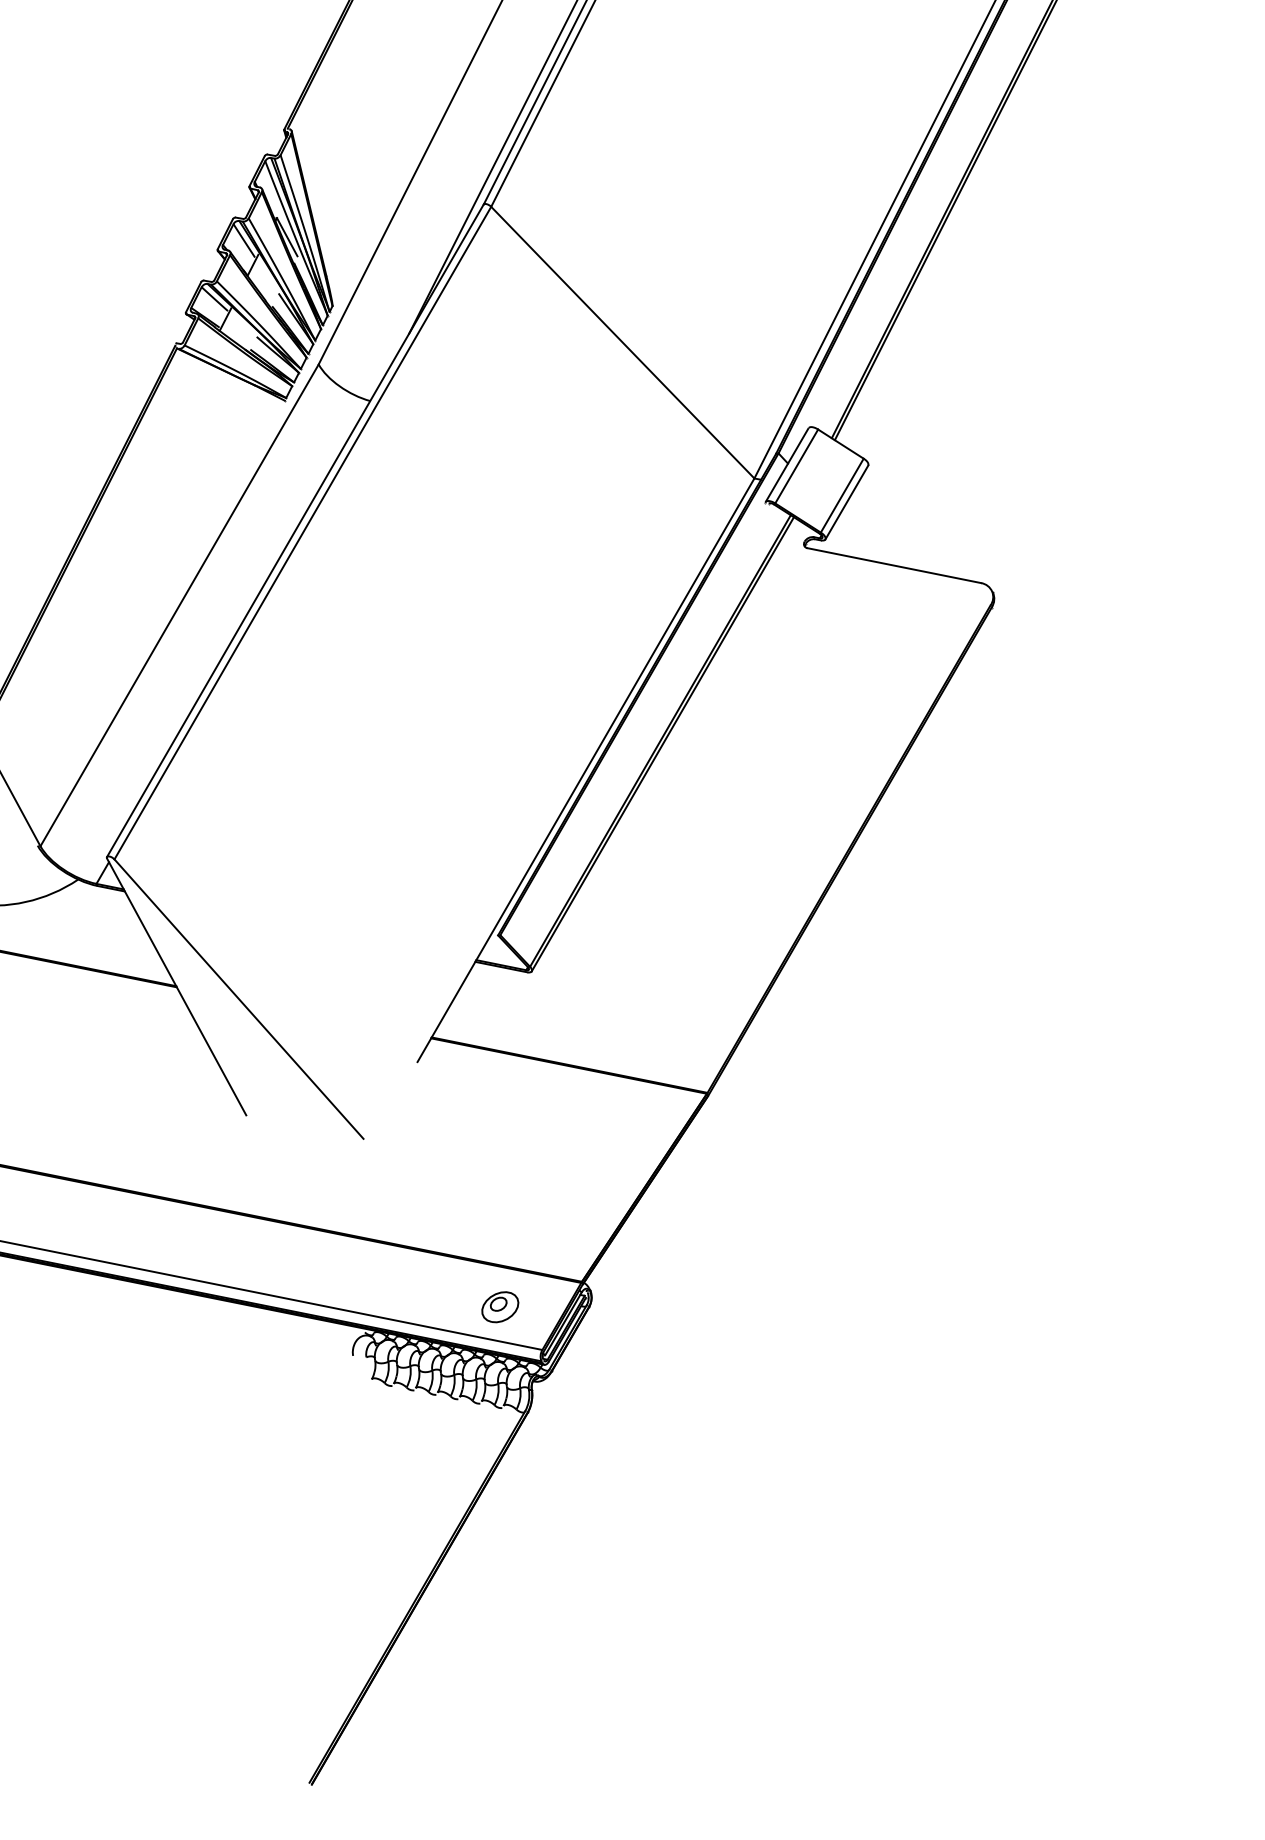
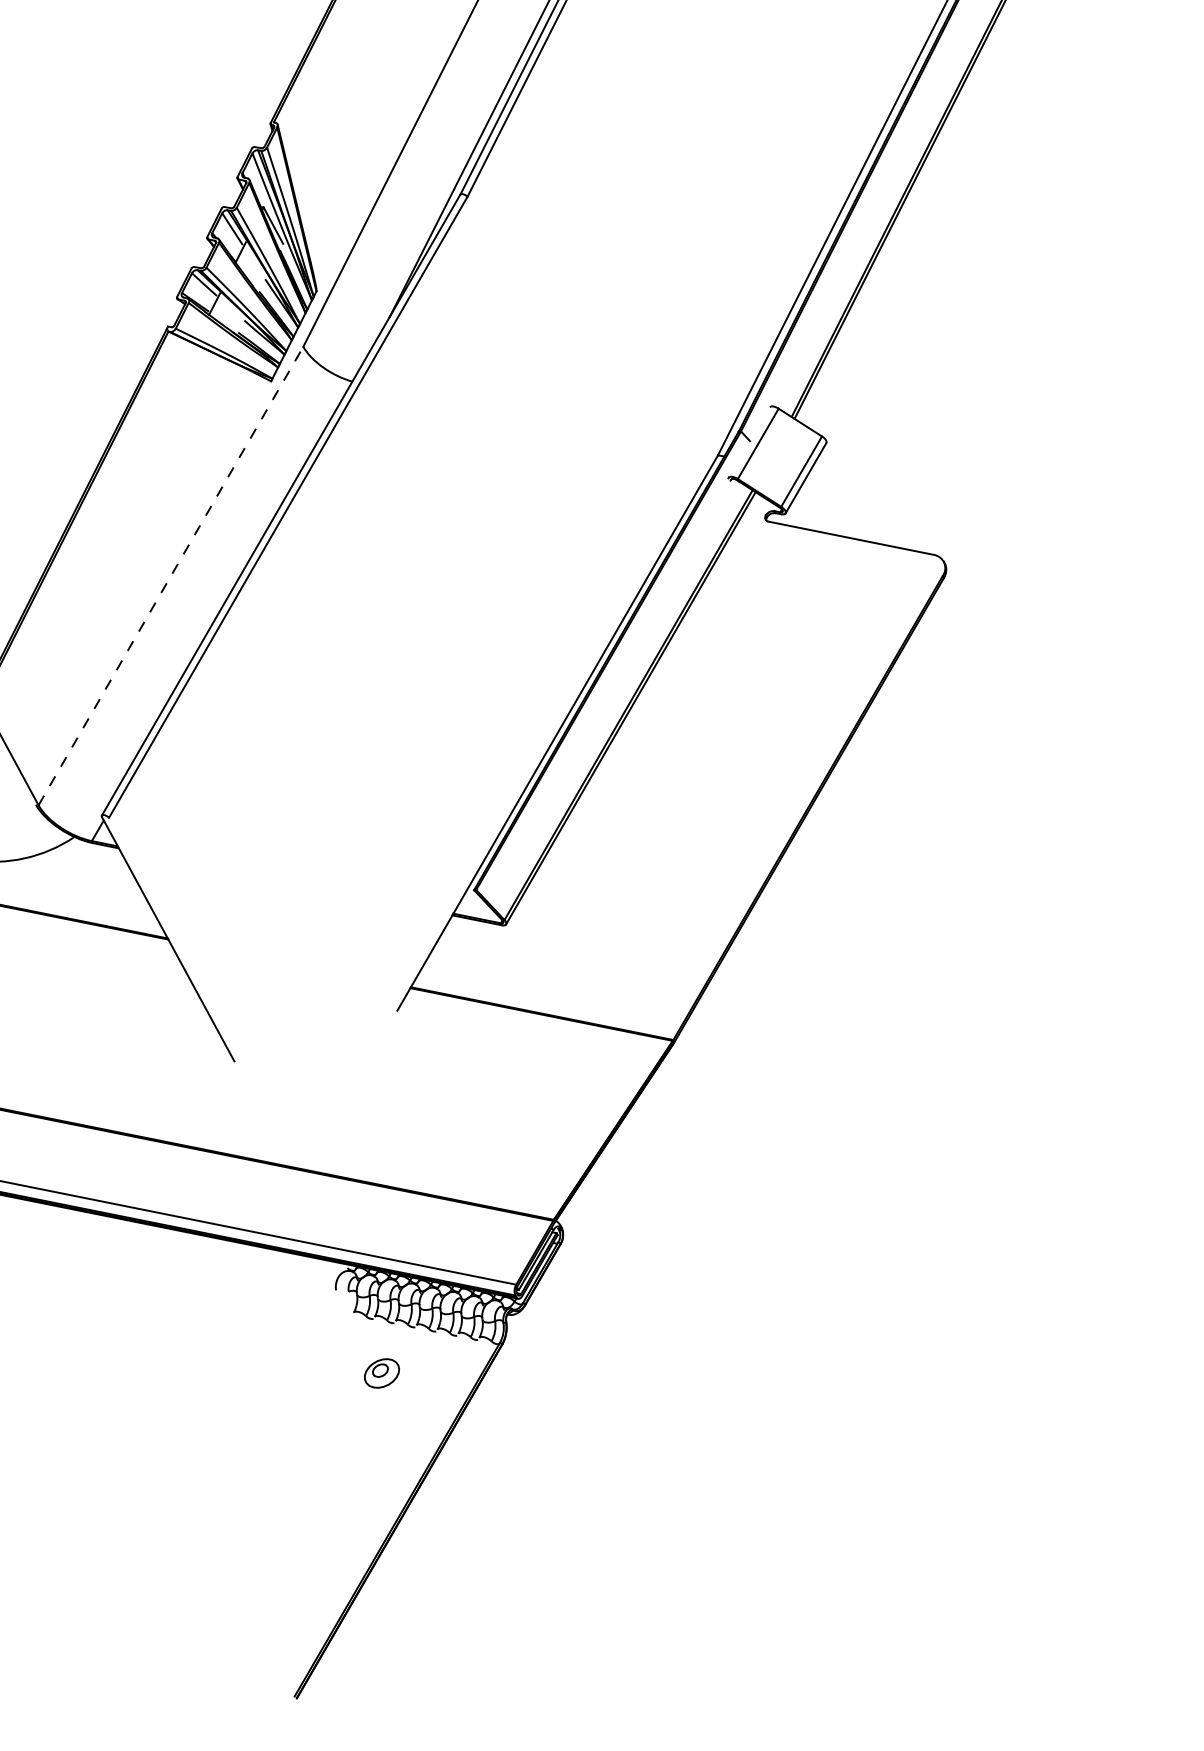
line: (622, 342) -> (592, 325), removed
line: (786, 464) -> (748, 442), removed
line: (179, 604) -> (170, 575), solid -> dashed
line: (238, 998) -> (227, 950), removed
part: (500, 1307) -> (382, 1373), moved

